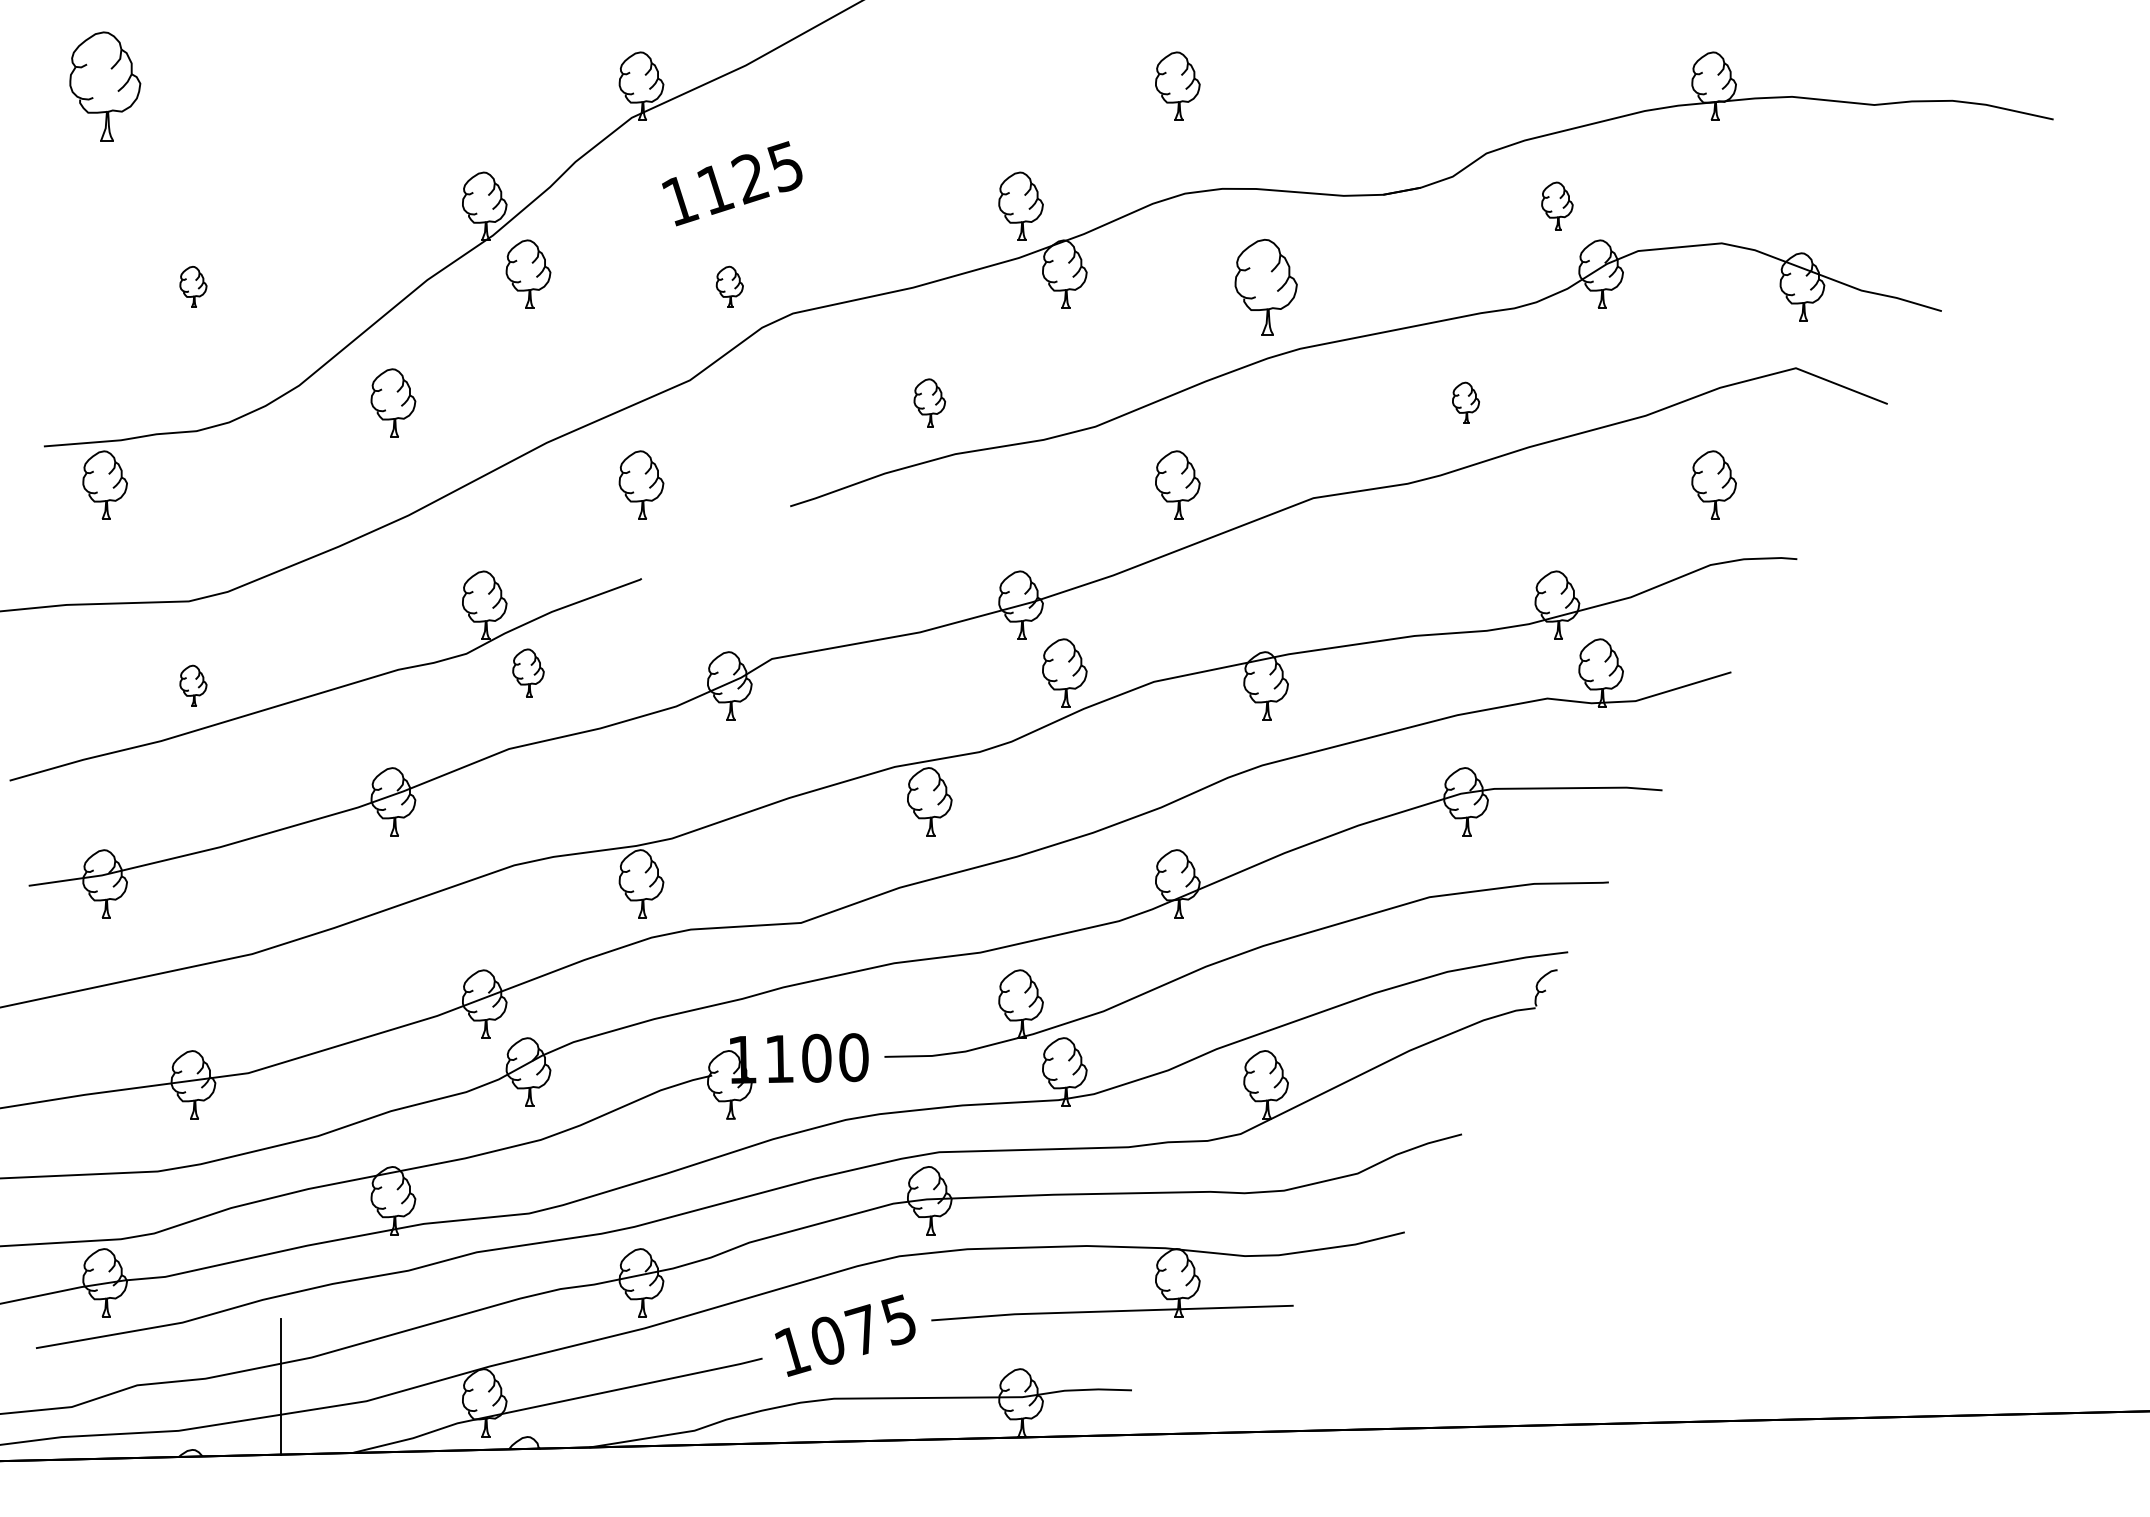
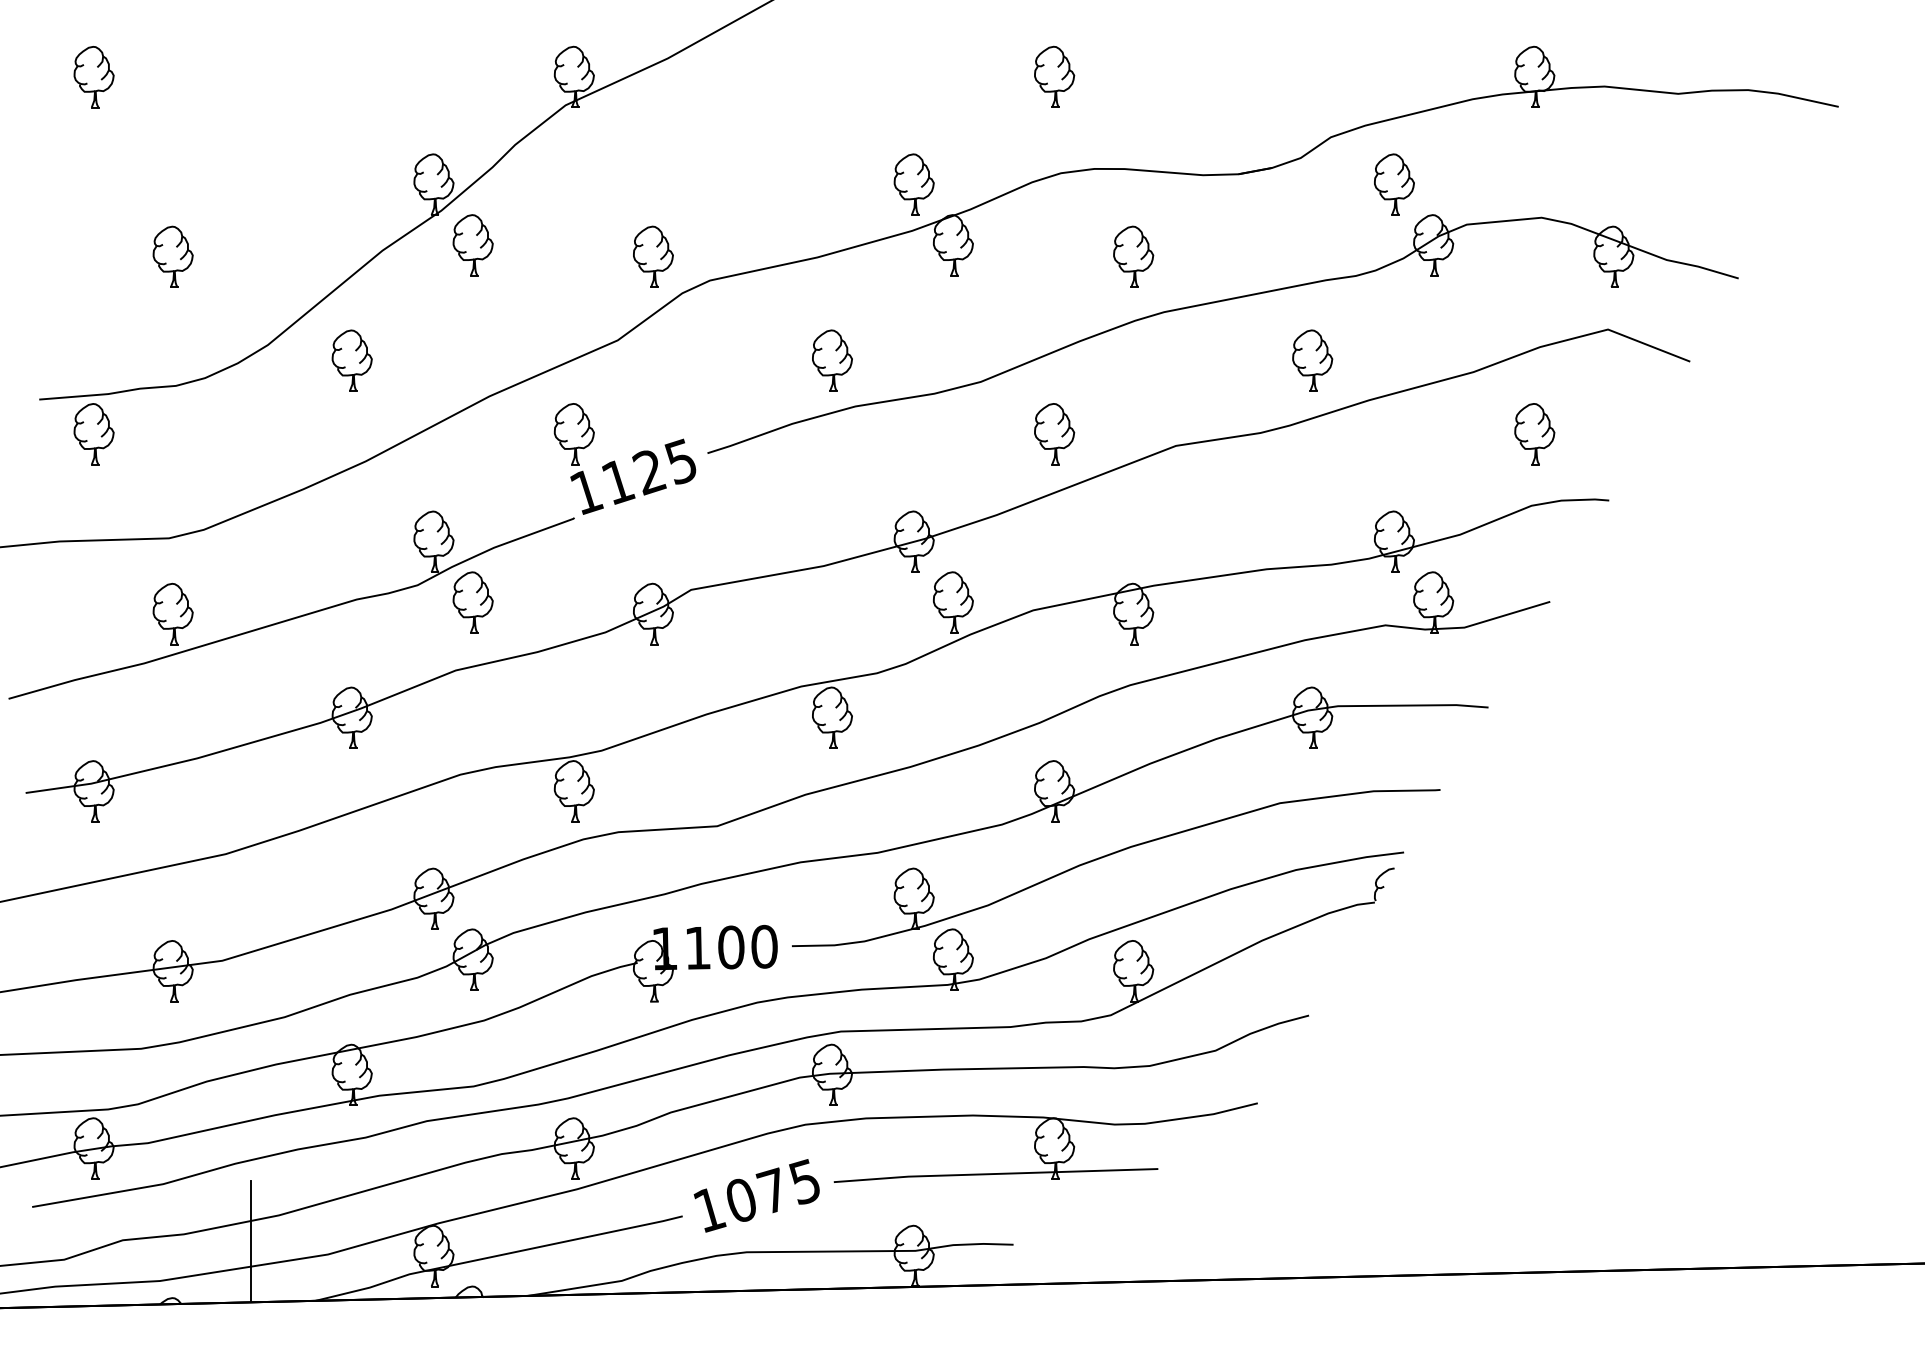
part: (104, 85) -> (93, 76), size x0.62
text: (732, 183) -> (633, 476), moved
part: (1557, 205) -> (1394, 183), size x1.43
part: (193, 286) -> (173, 256), size x1.67
part: (729, 286) -> (653, 256), size x1.67
part: (1265, 286) -> (1133, 256), size x0.71
part: (929, 402) -> (832, 360), size x1.43
part: (1465, 402) -> (1312, 360), size x1.67
part: (528, 672) -> (473, 601), size x1.43
part: (193, 685) -> (173, 613), size x1.67

